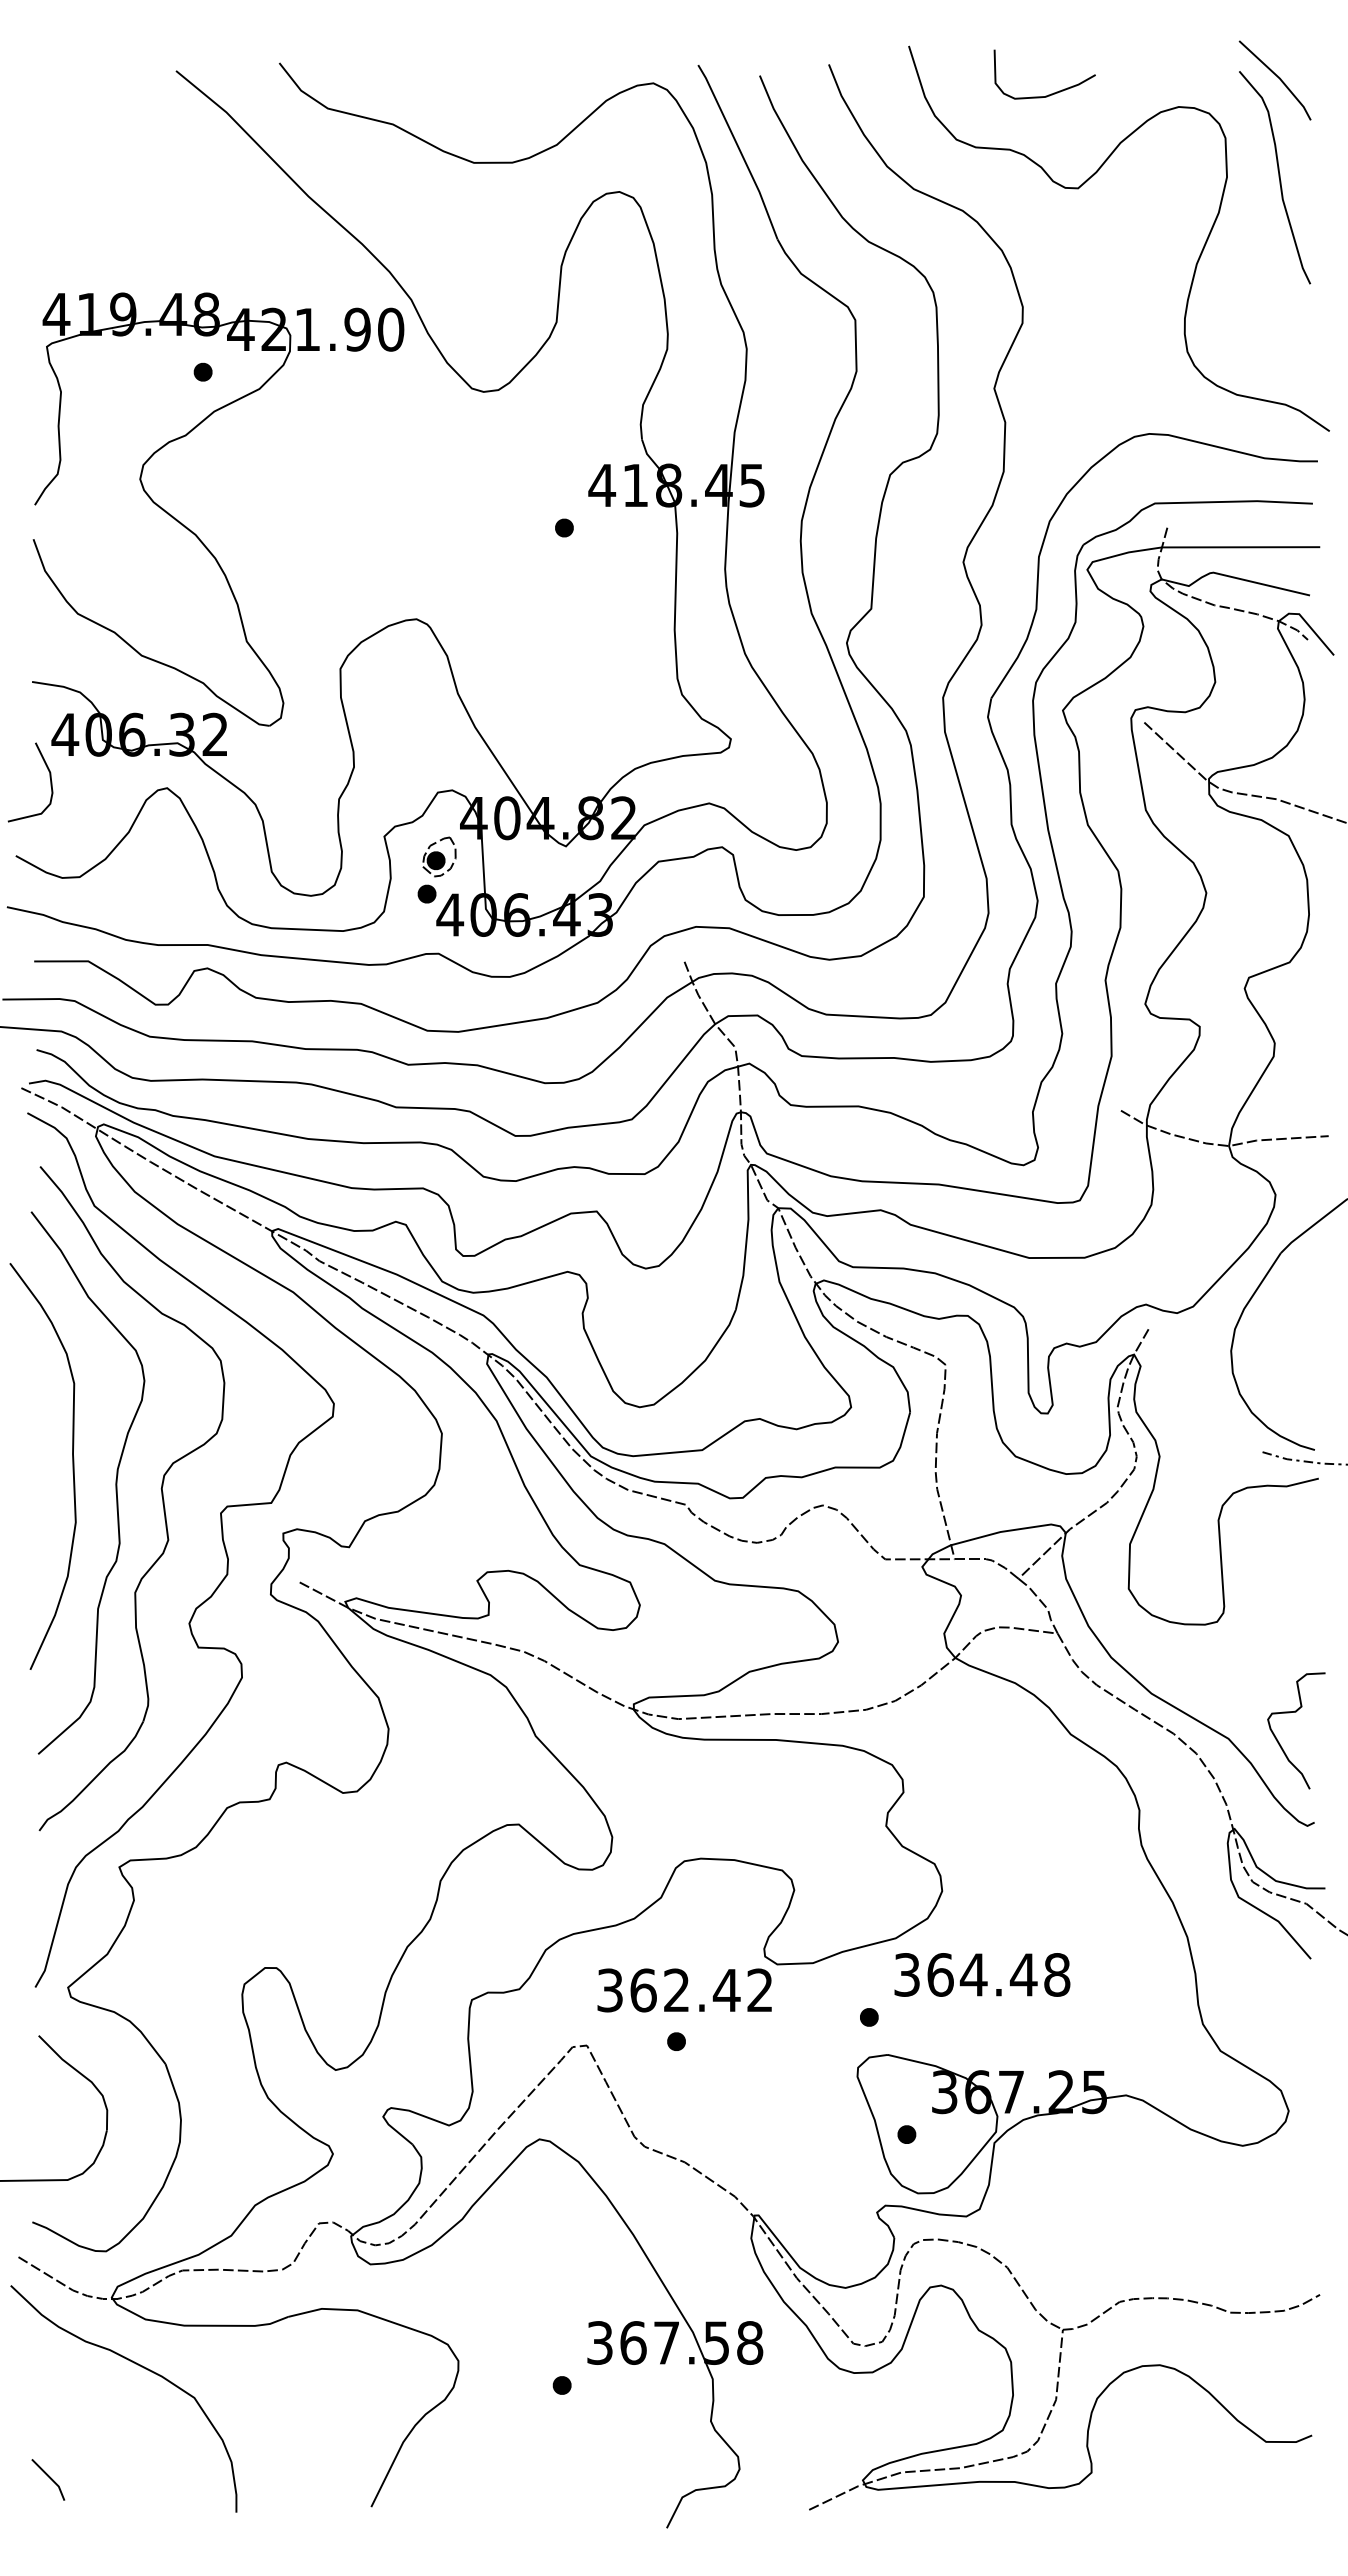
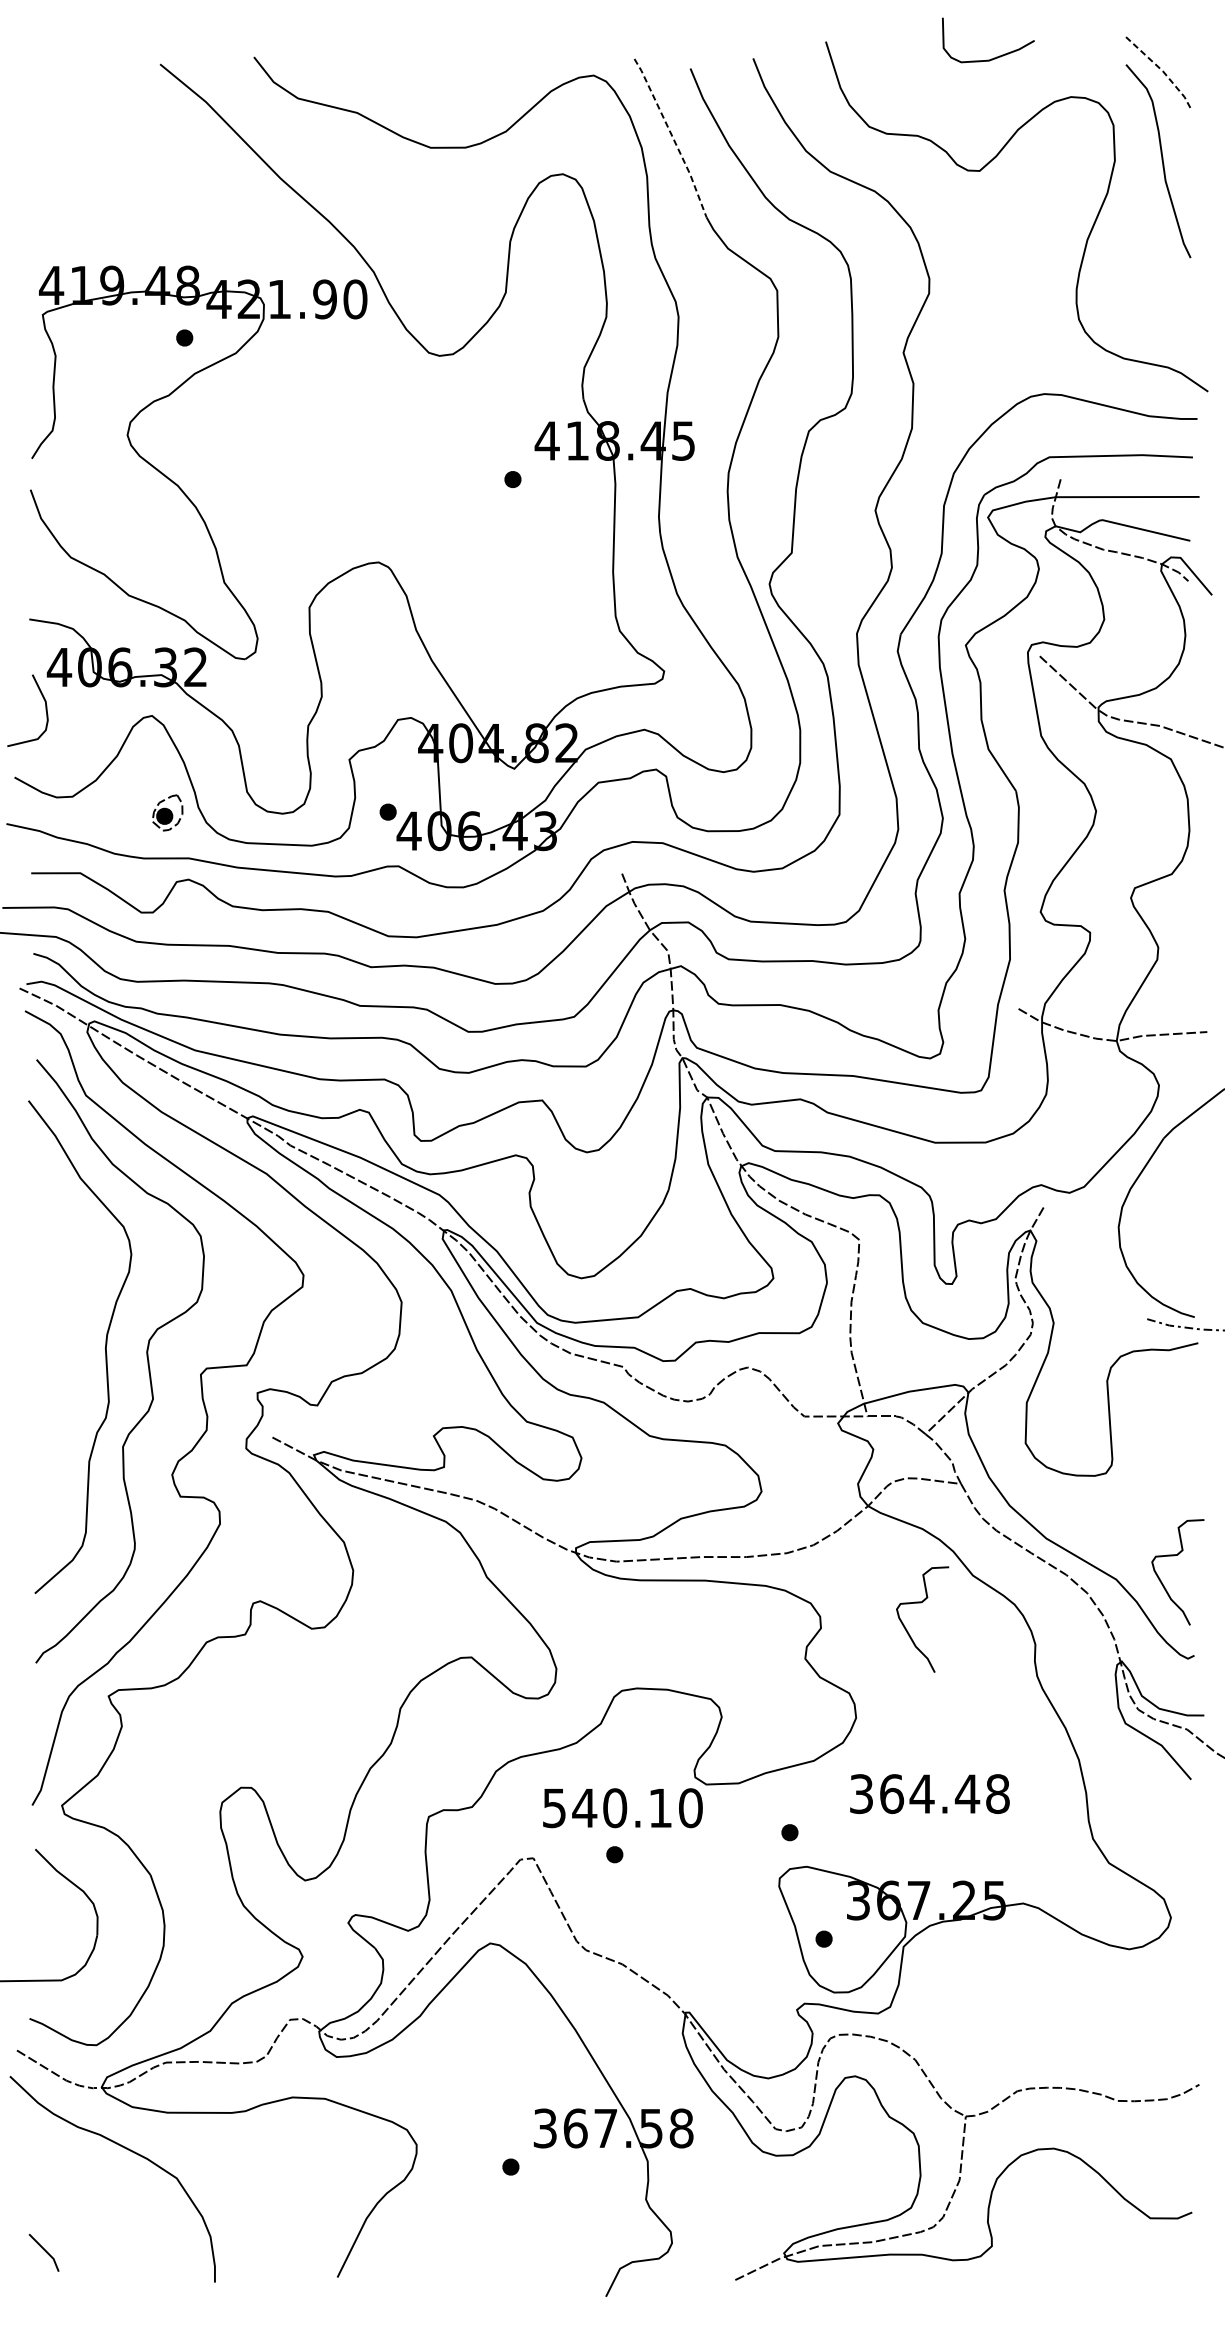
line: (1279, 78) -> (1162, 71), solid -> dashed
curve: (1053, 92) -> (996, 56), moved
line: (740, 151) -> (672, 137), solid -> dashed
part: (439, 856) -> (167, 812), moved
curve: (72, 1466) -> (66, 1332), removed
curve: (1015, 1764) -> (922, 1602), added
text: (982, 1974) -> (930, 1793), moved
text: (685, 1990) -> (622, 1808), 362.42 -> 540.10

